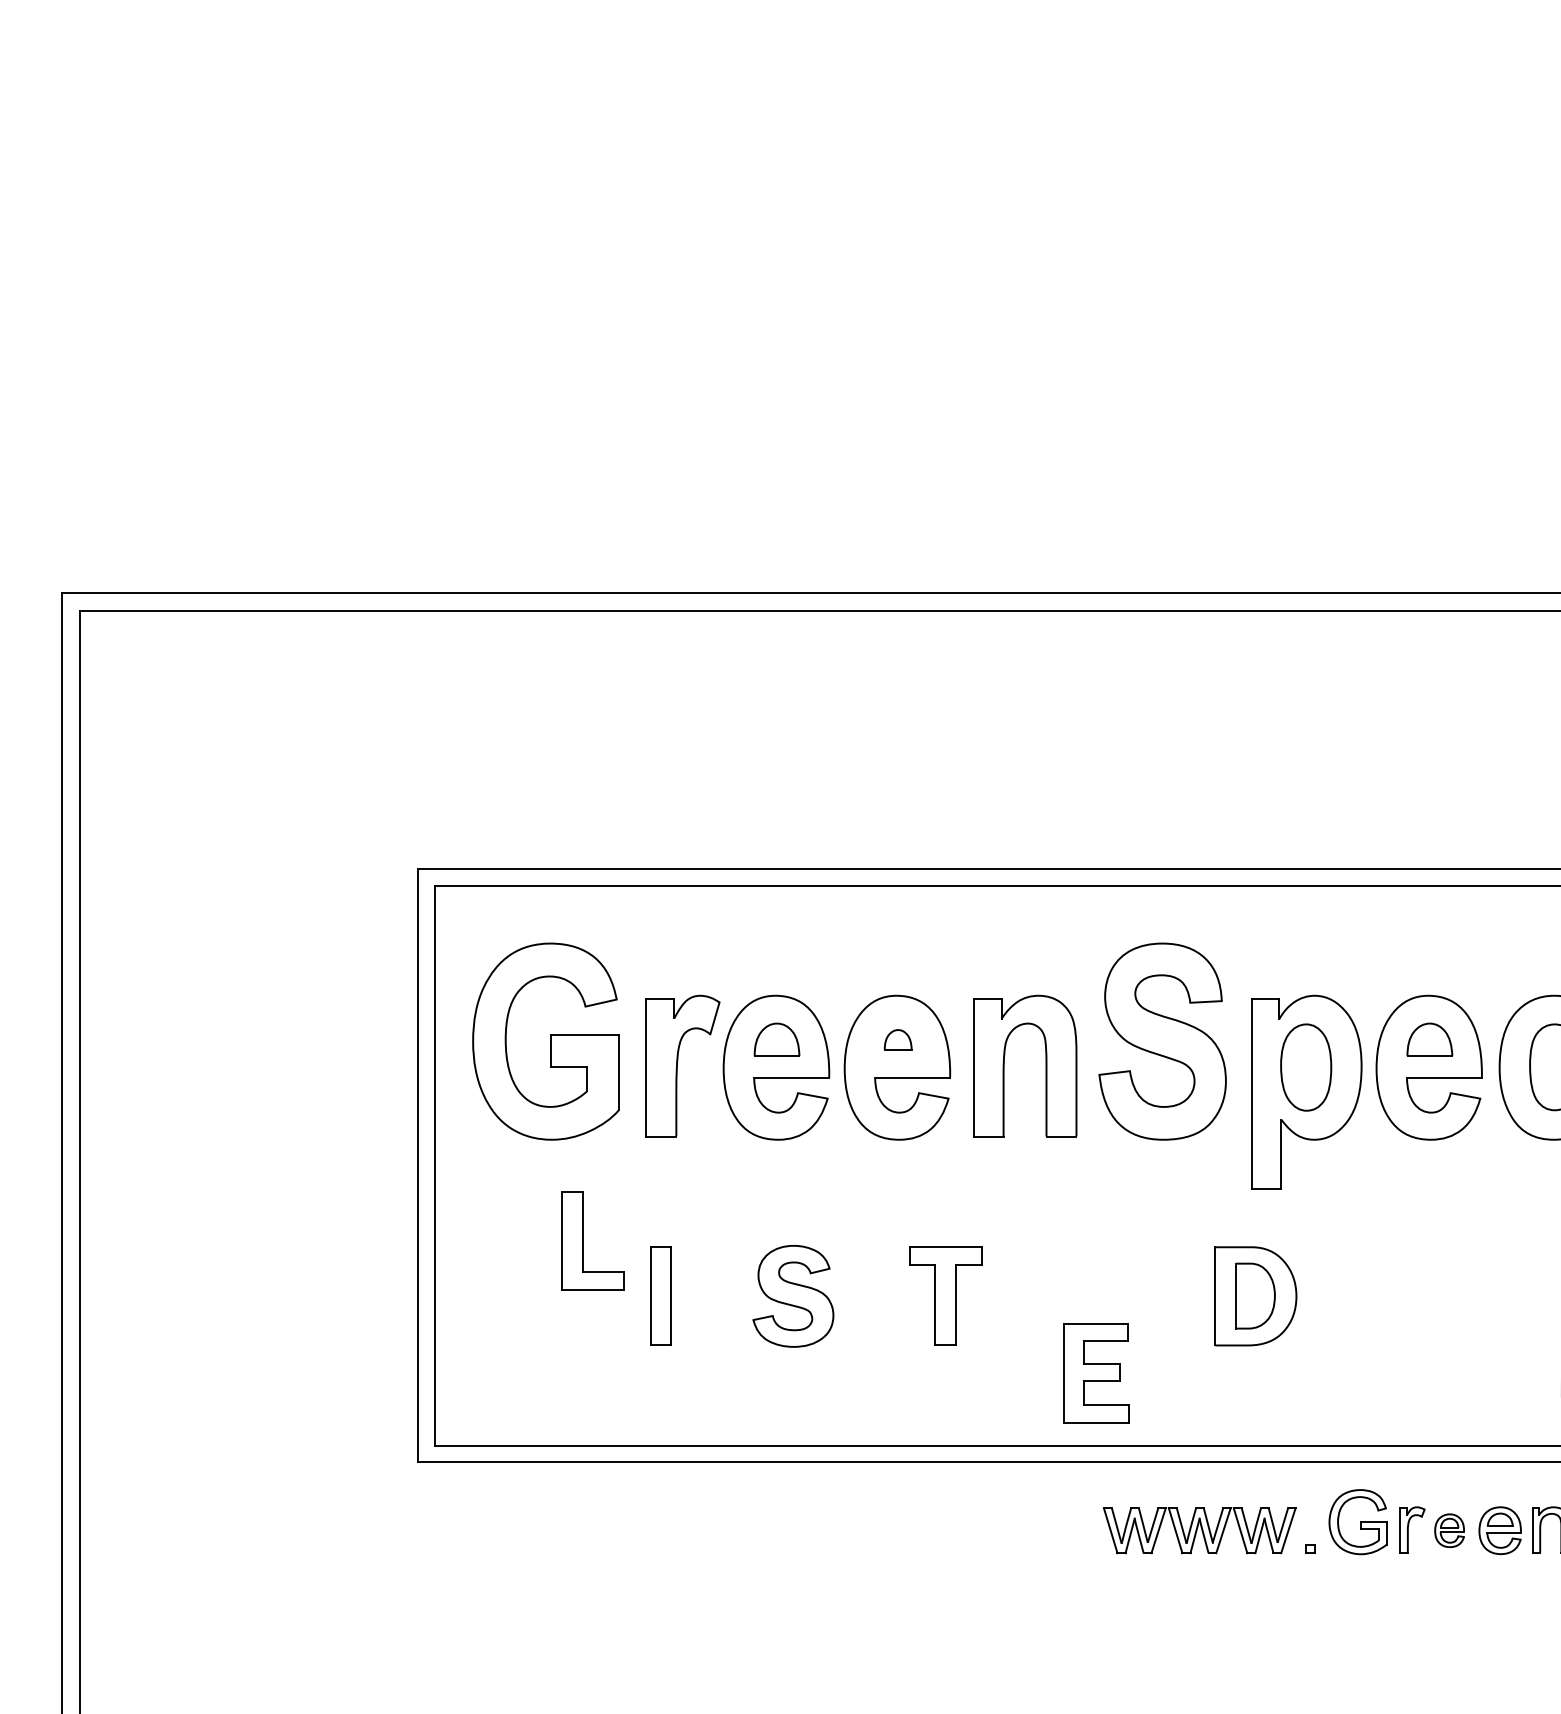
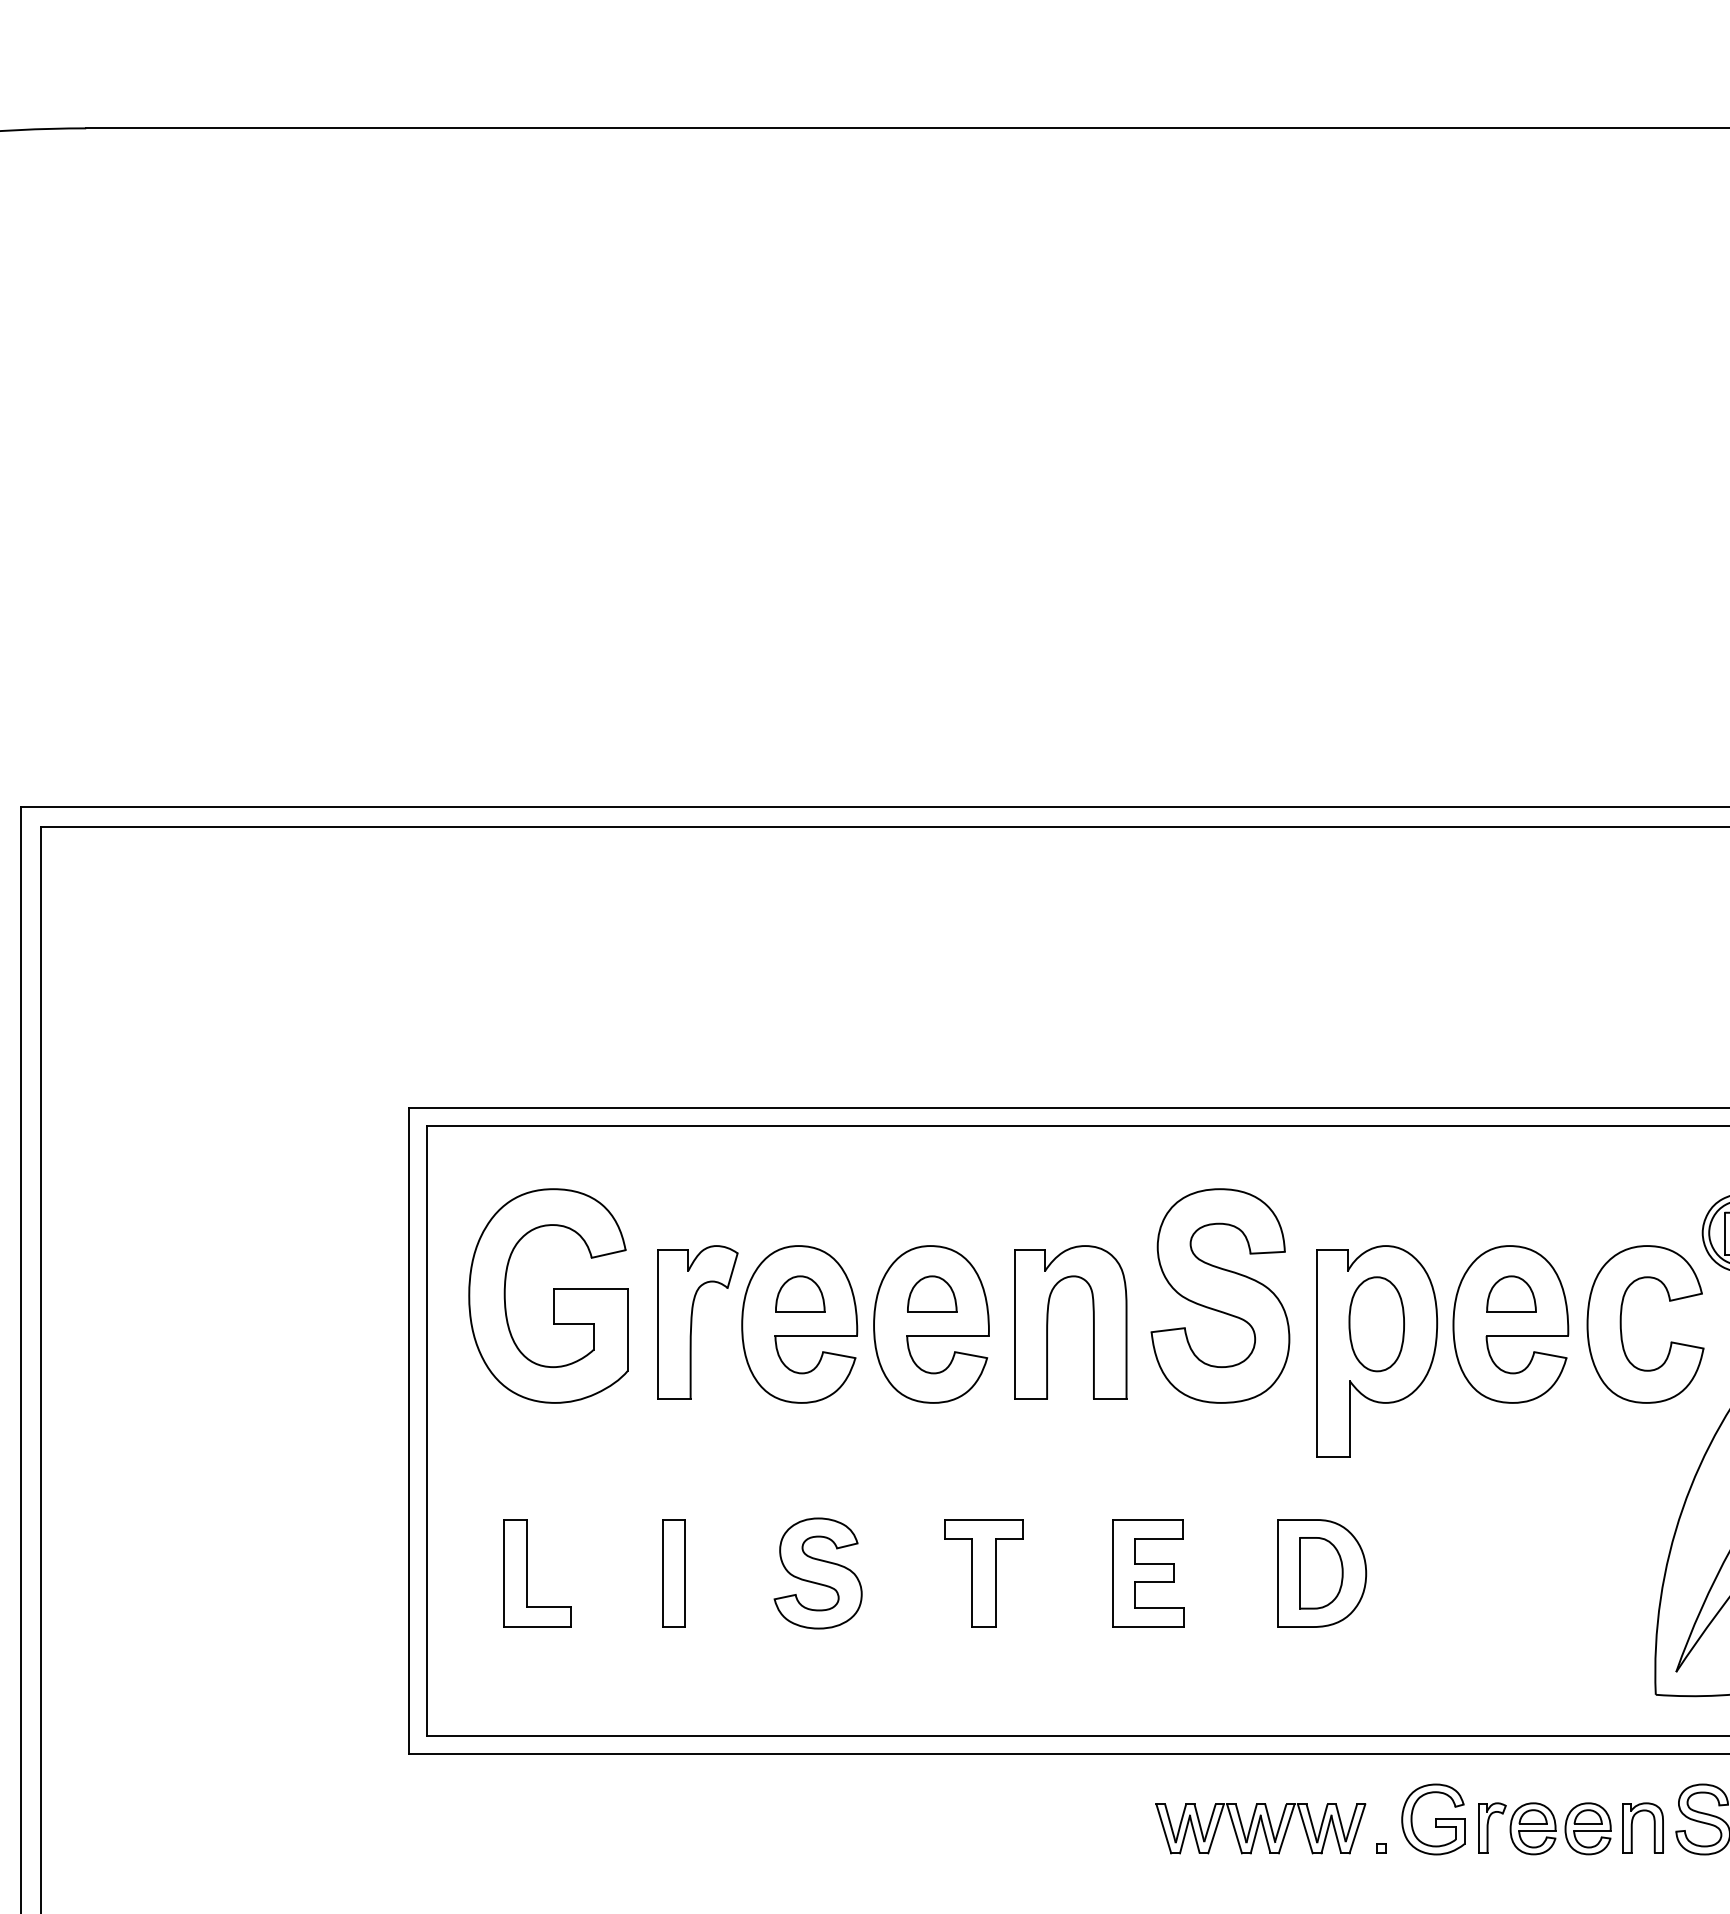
part: (898, 1039) -> (932, 1293), size x1.67
part: (583, 1241) -> (527, 1573), moved
part: (1096, 1373) -> (1148, 1573), moved
part: (1449, 1530) -> (1532, 1828), size x1.43

